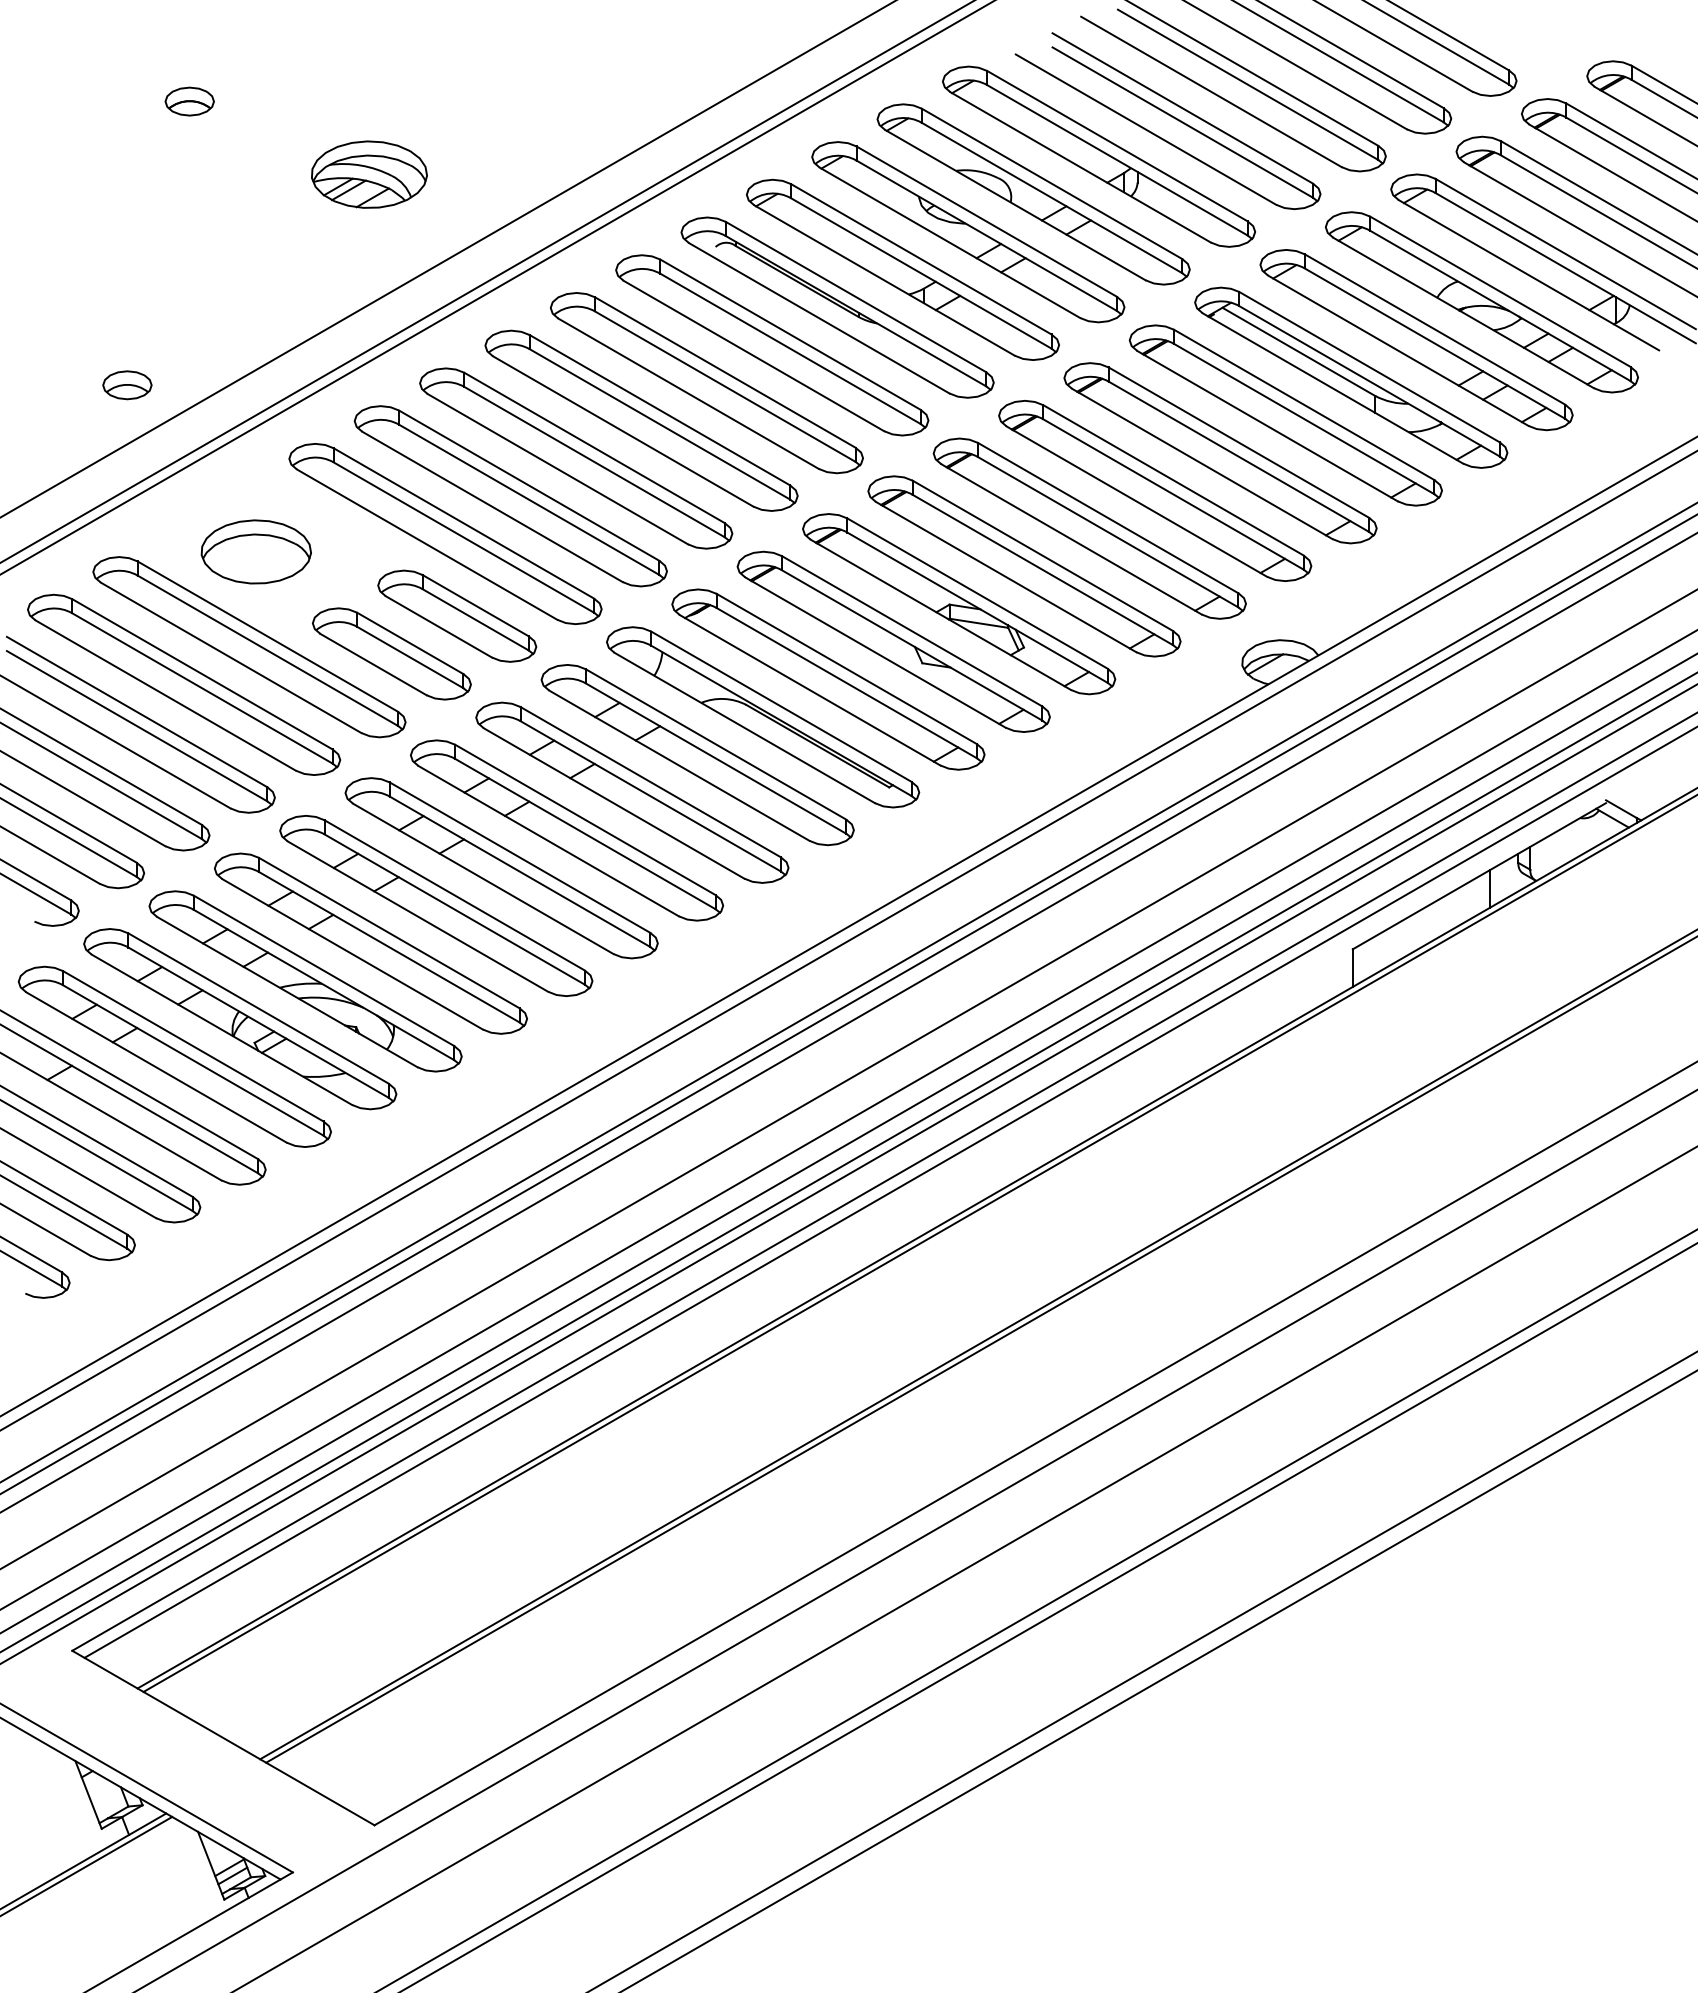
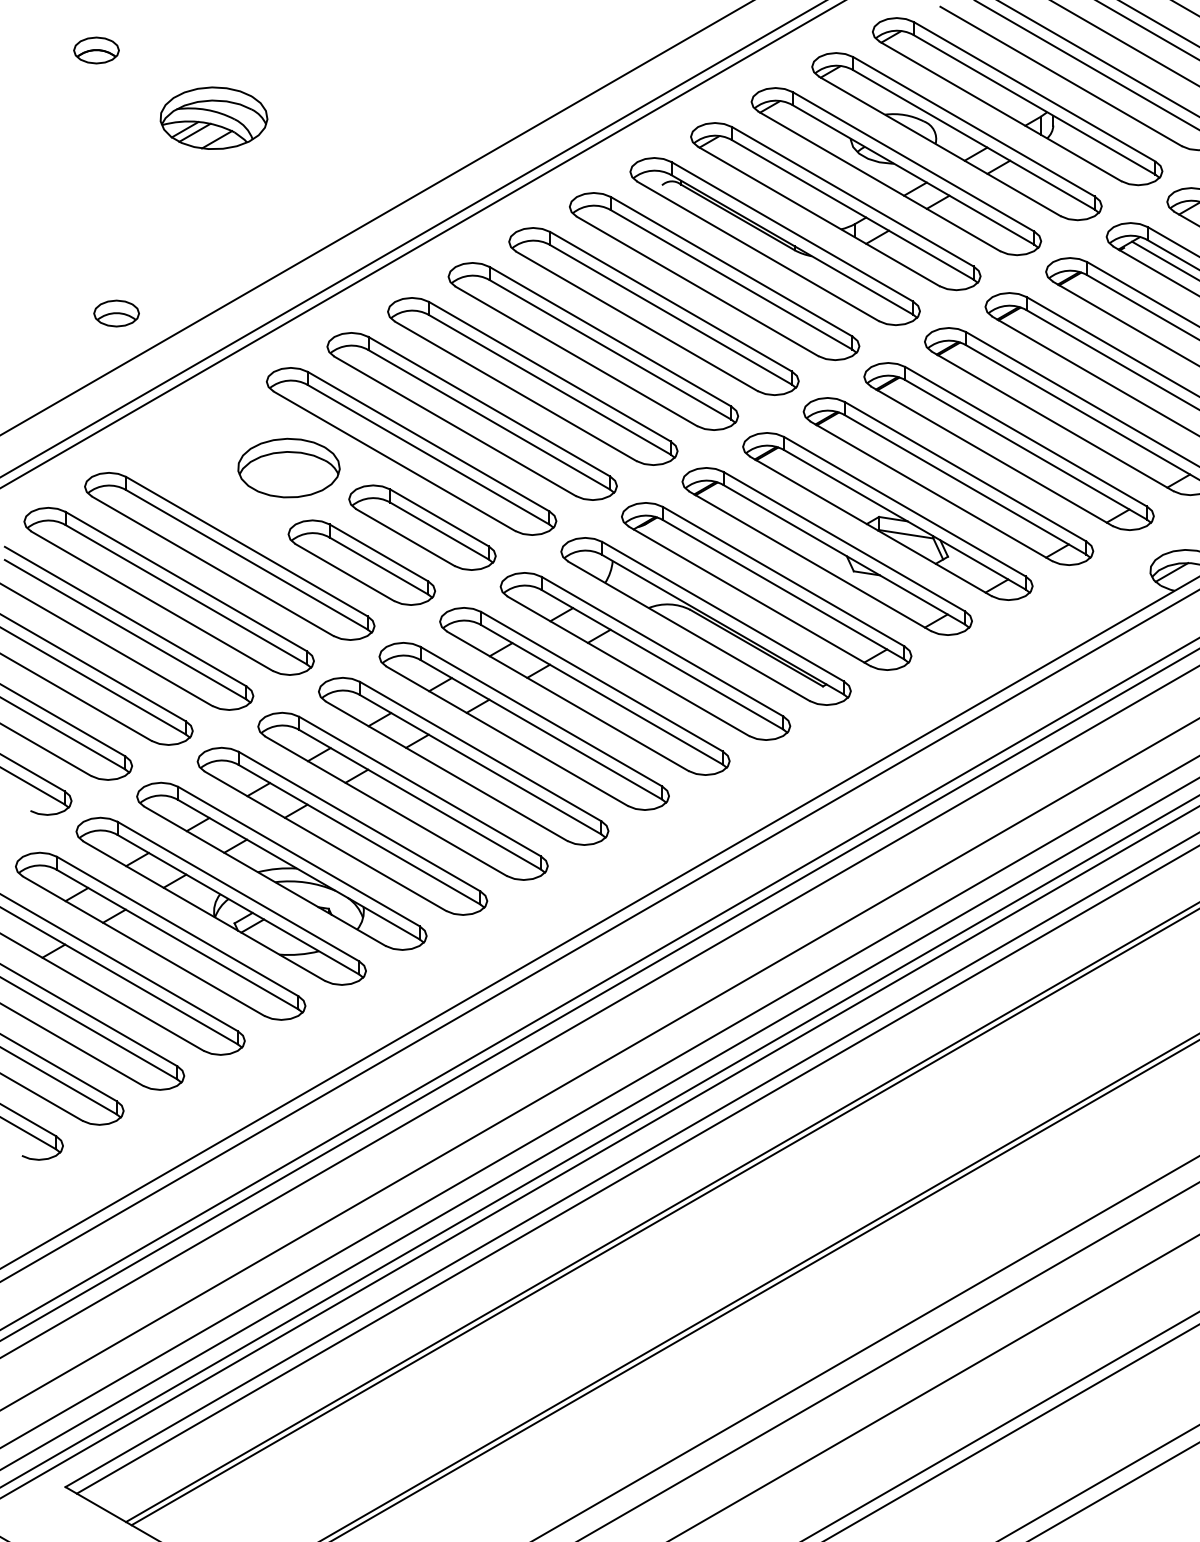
part: (189, 101) -> (96, 50), moved
part: (369, 174) -> (214, 118), moved
part: (255, 551) -> (288, 467), moved

